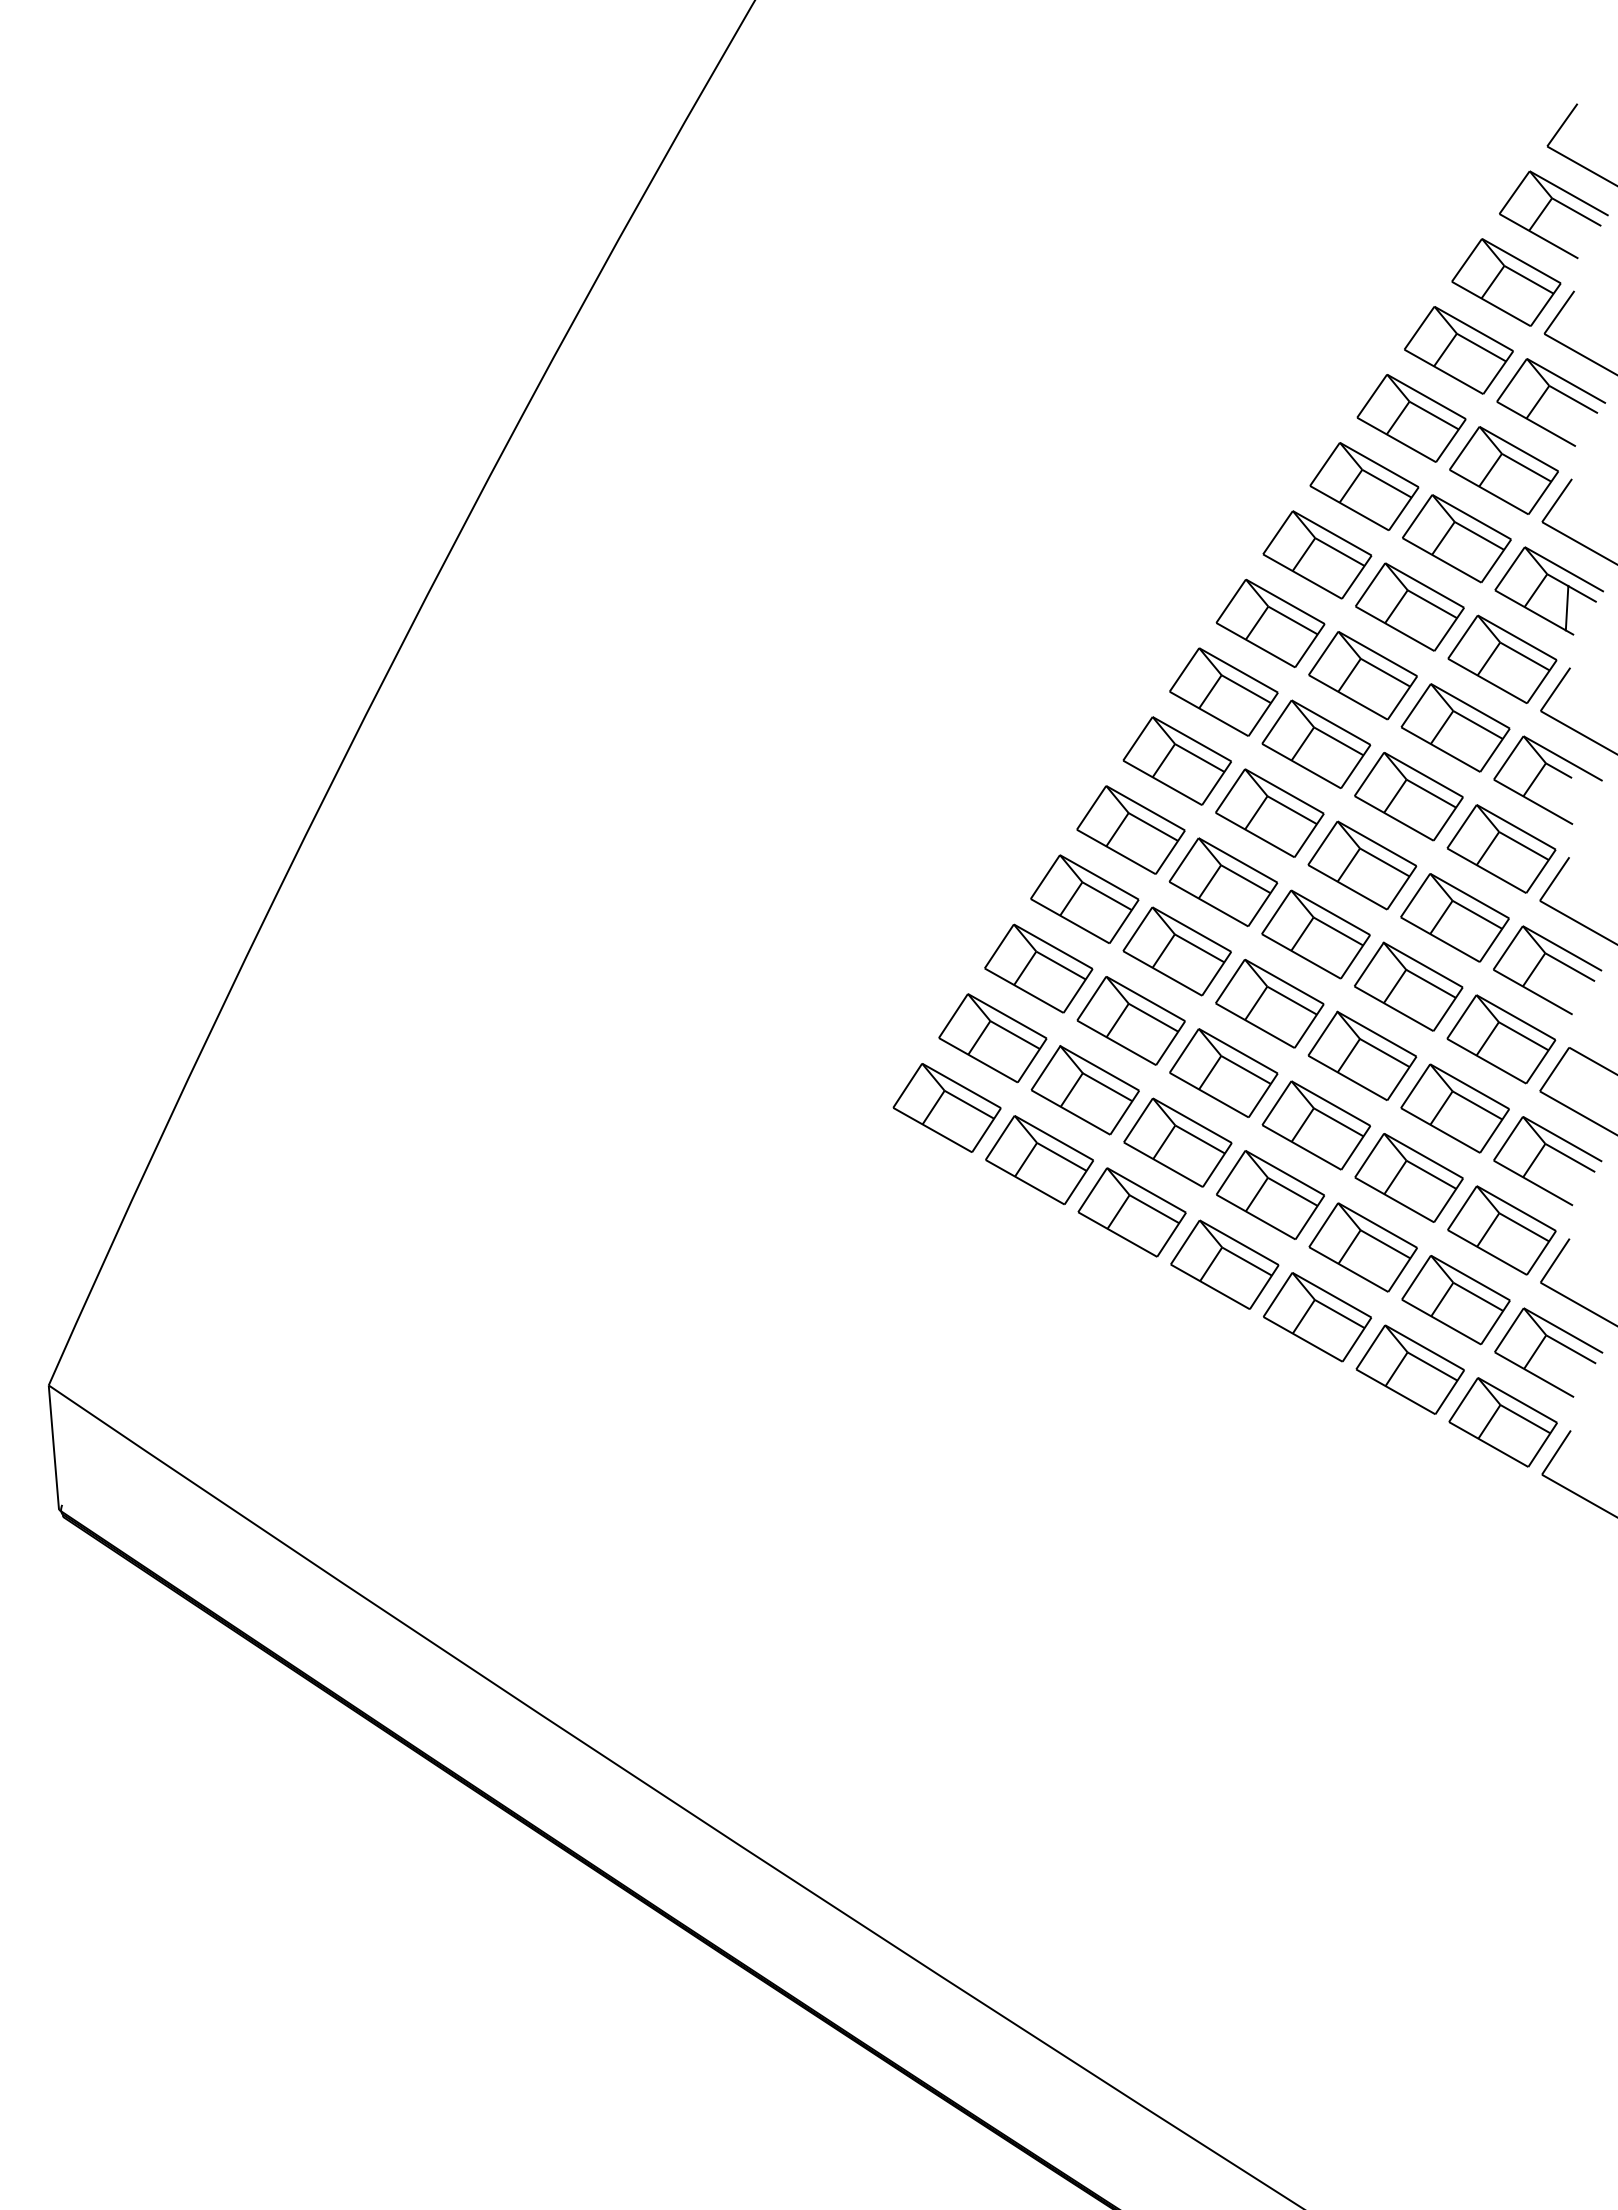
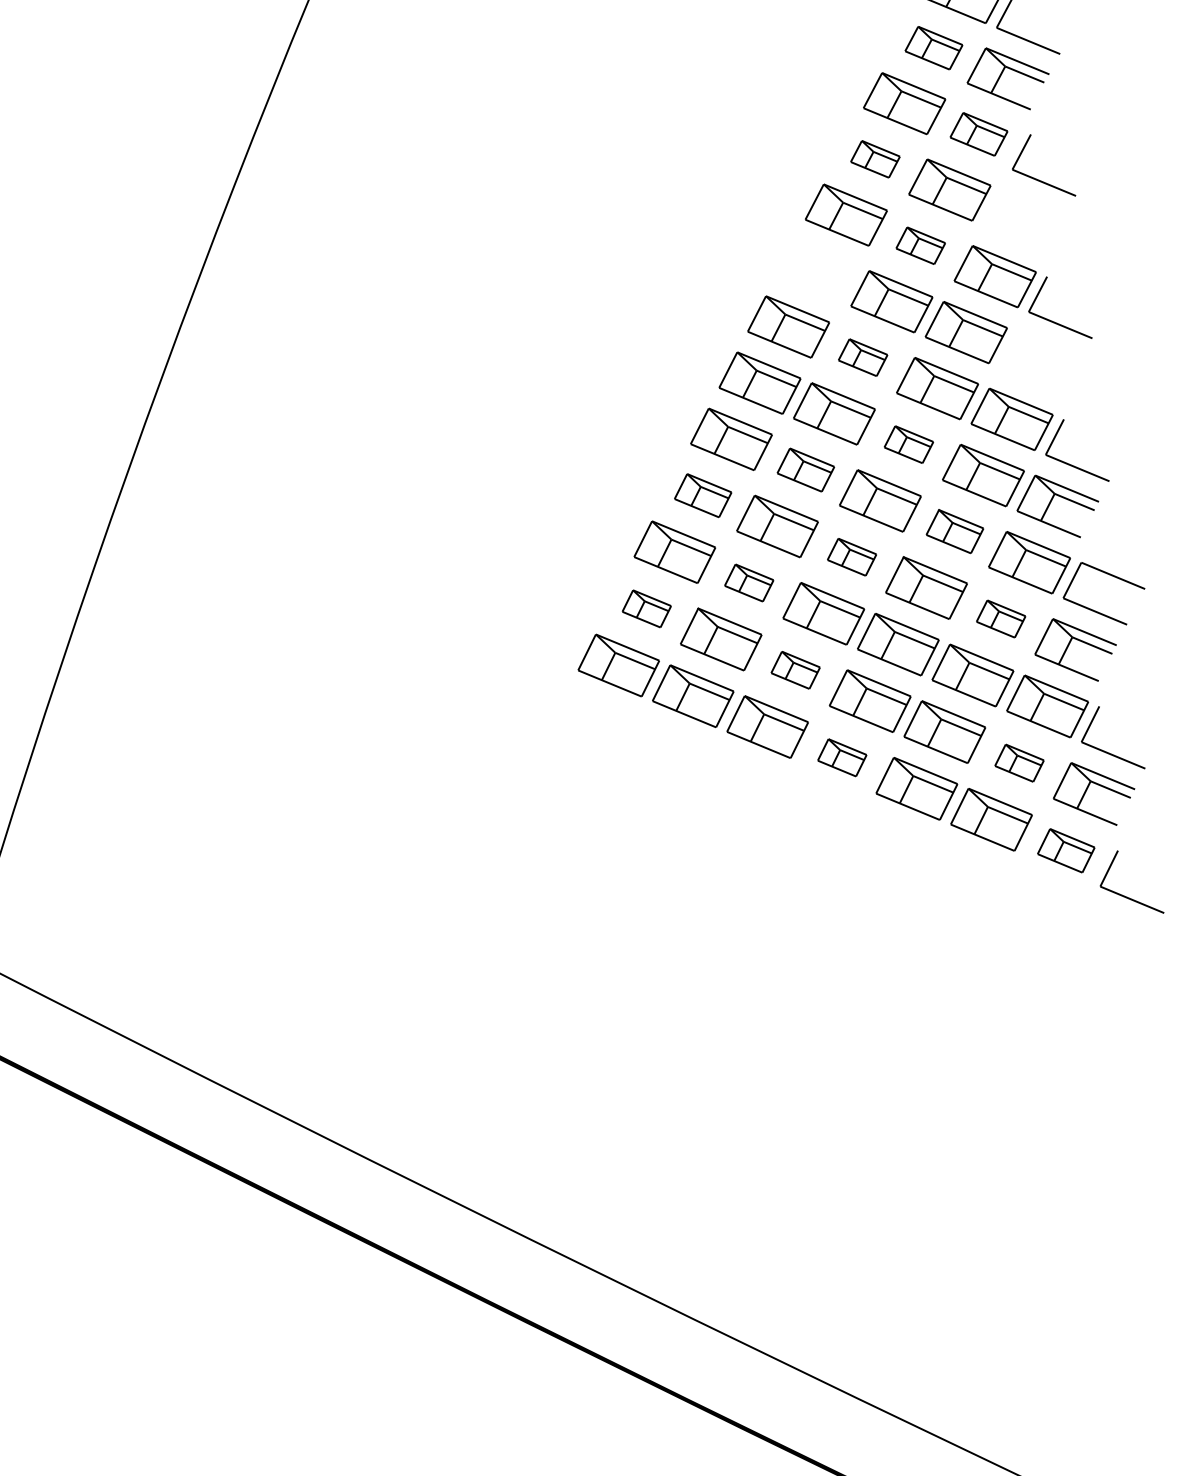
part: (1458, 350) -> (933, 48), size x0.7
part: (1503, 470) -> (978, 134), size x0.7
part: (1364, 486) -> (875, 159), size x0.6
part: (1548, 590) -> (1023, 220), removed
part: (1409, 606) -> (920, 245), size x0.6
part: (1270, 622) -> (817, 270), removed
part: (1316, 743) -> (863, 357), size x0.6
part: (1540, 773) -> (1034, 359), removed
part: (1362, 865) -> (908, 444), size x0.6
part: (1223, 881) -> (805, 469), size x0.7
part: (1084, 898) -> (702, 495), size x0.7
part: (1408, 986) -> (954, 531), size x0.7
part: (1269, 1003) -> (851, 557), size x0.6
part: (1130, 1020) -> (748, 582), size x0.6
part: (992, 1038) -> (646, 609), size x0.6
part: (1454, 1108) -> (1000, 619), size x0.6
part: (1177, 1142) -> (795, 670), size x0.6
part: (1224, 1264) -> (842, 757), size x0.6
part: (1455, 1300) -> (1019, 763), size x0.6
part: (1502, 1422) -> (1065, 850), size x0.7

